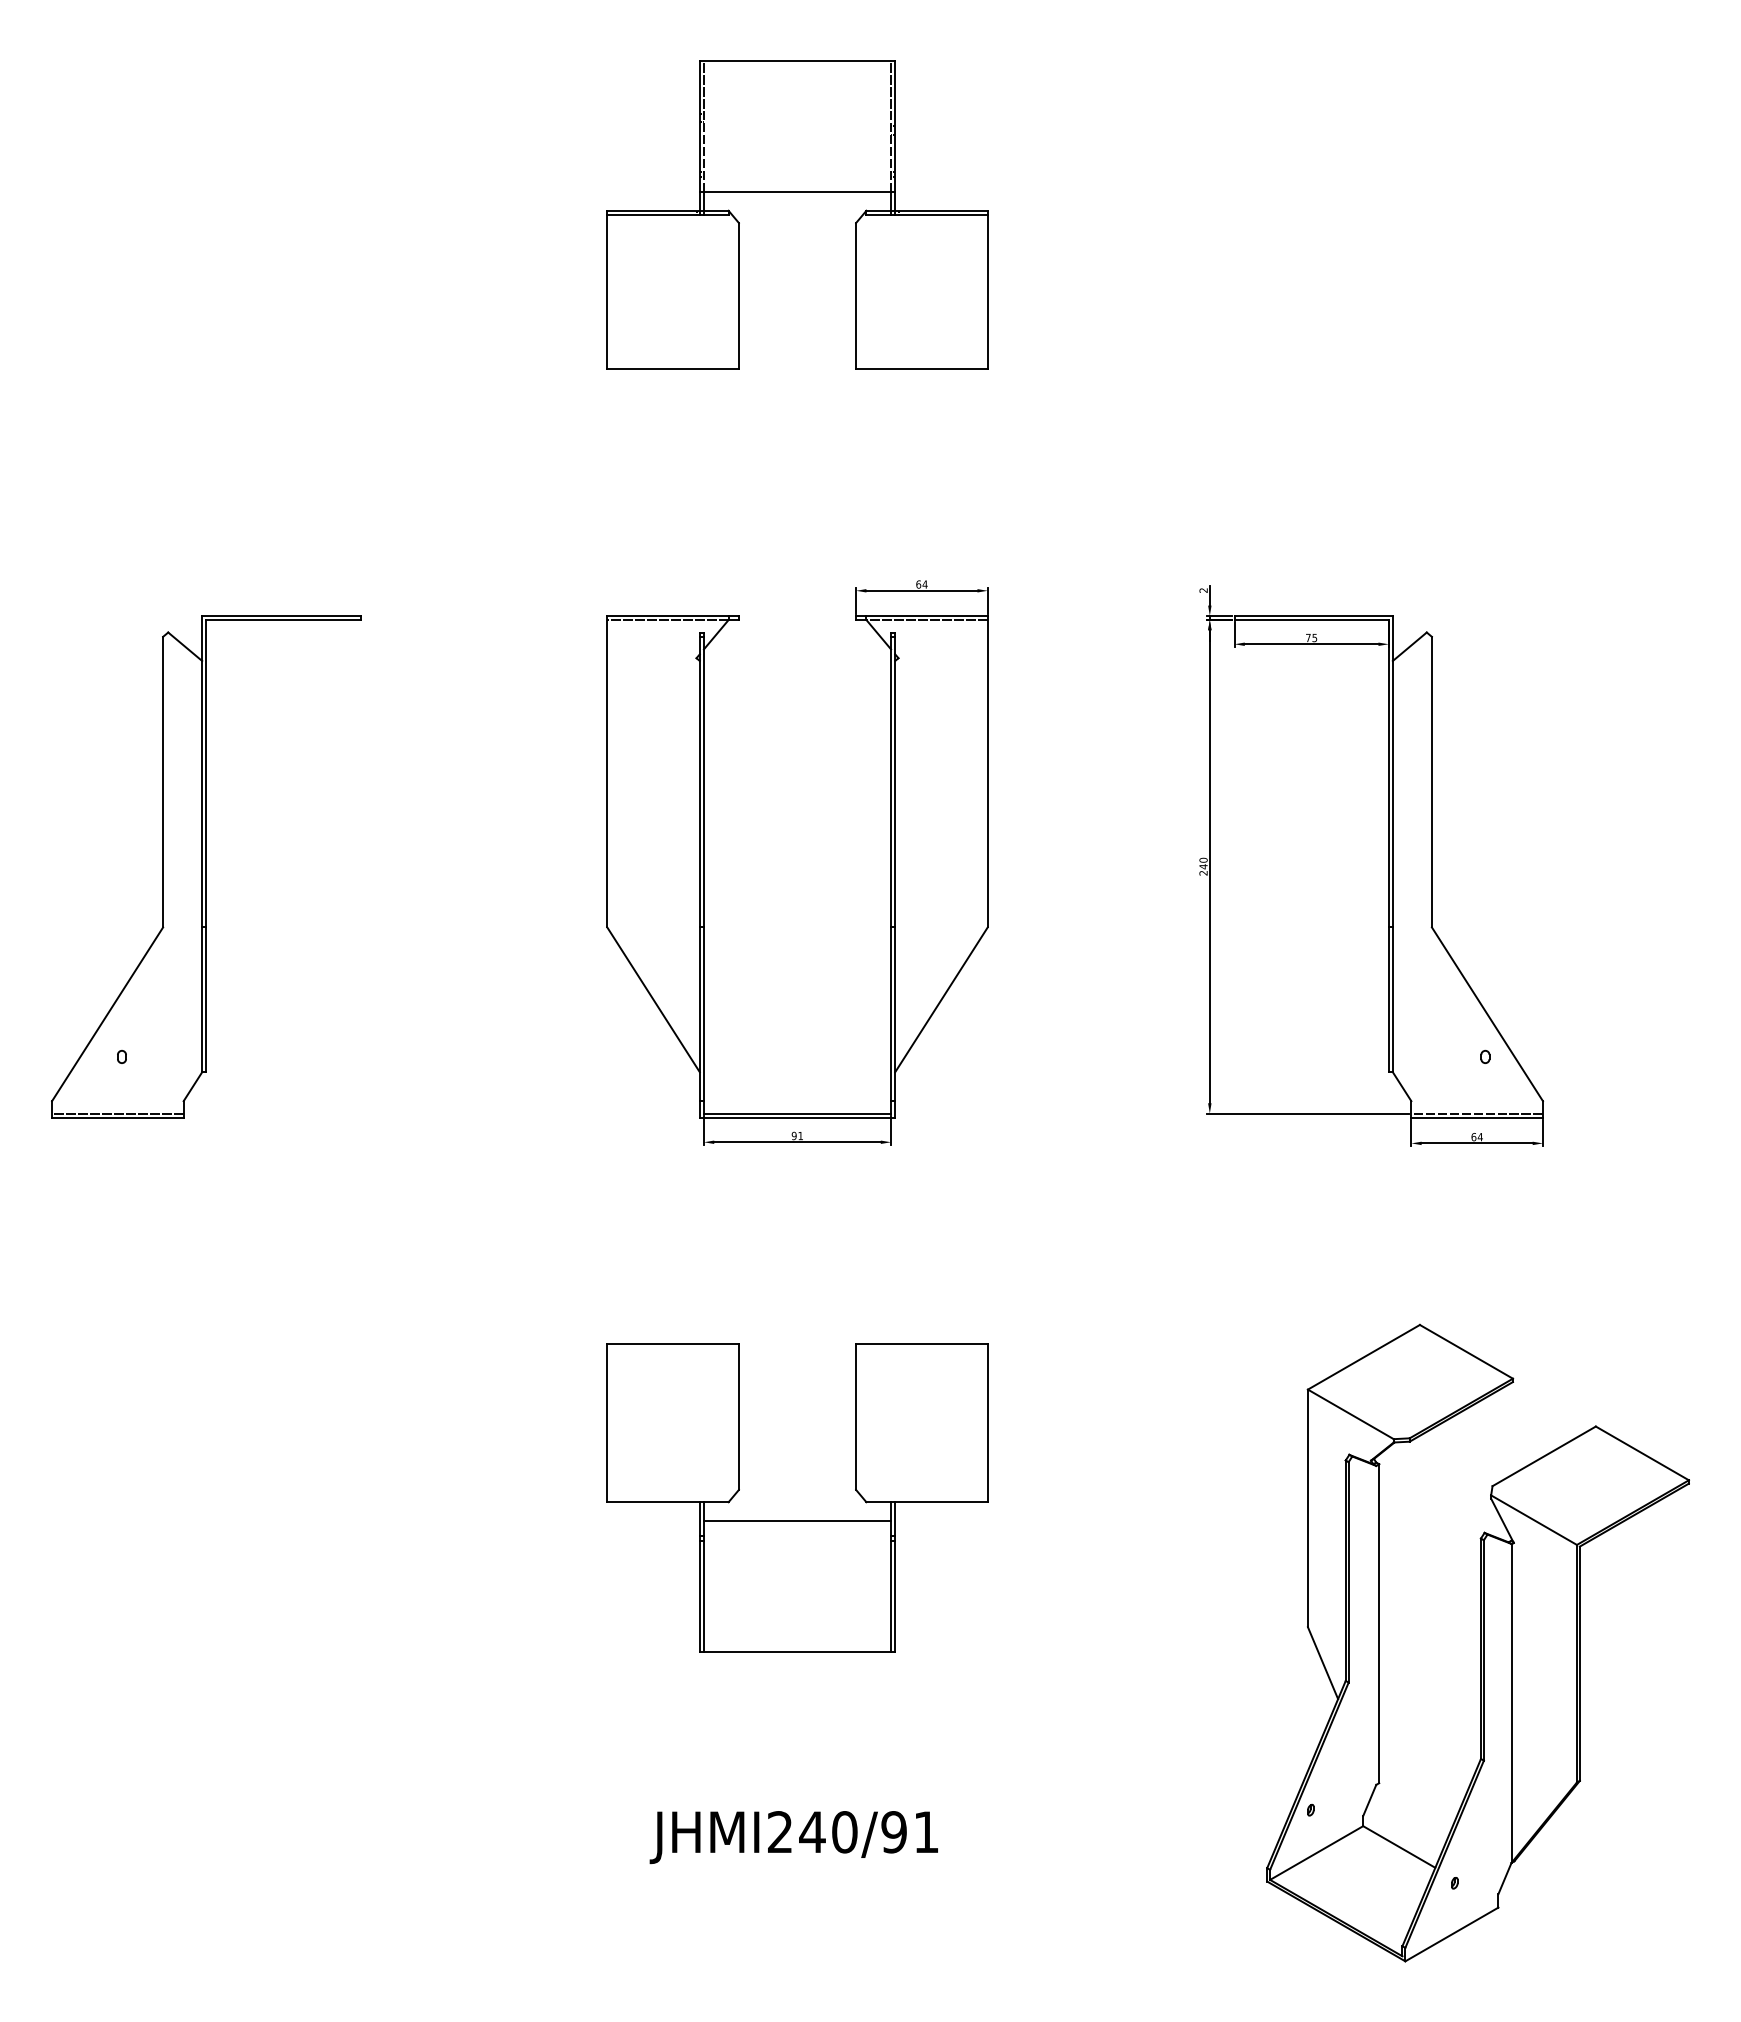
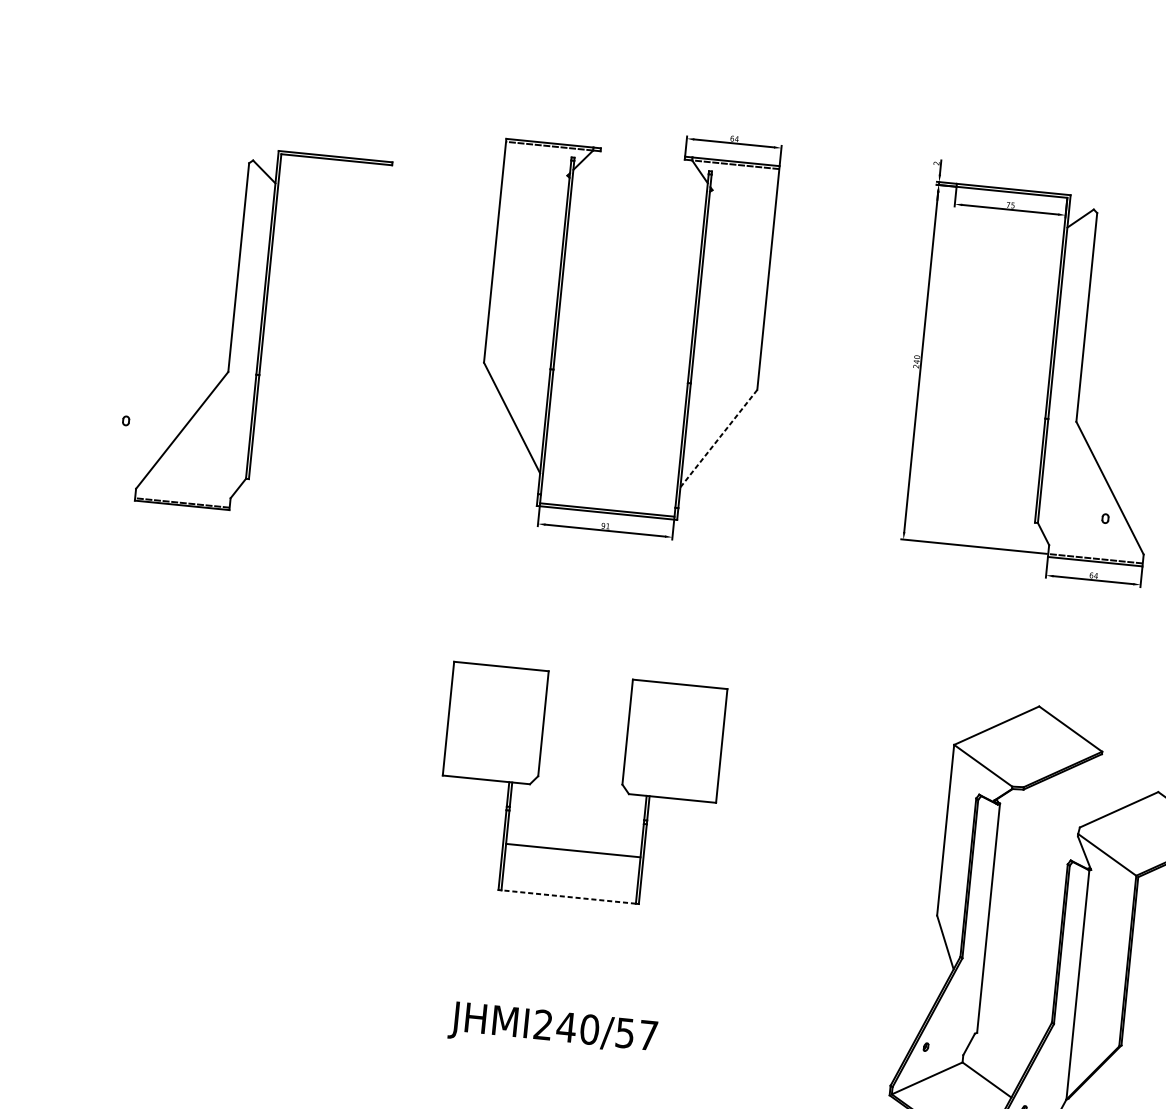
part: (206, 866) -> (263, 331), moved
line: (941, 999) -> (718, 438), solid -> dashed
line: (797, 1520) -> (573, 850), moved
line: (797, 1652) -> (568, 897), solid -> dashed
text: (909, 1832) -> (636, 1034), JHMI240/91 -> JHMI240/57

